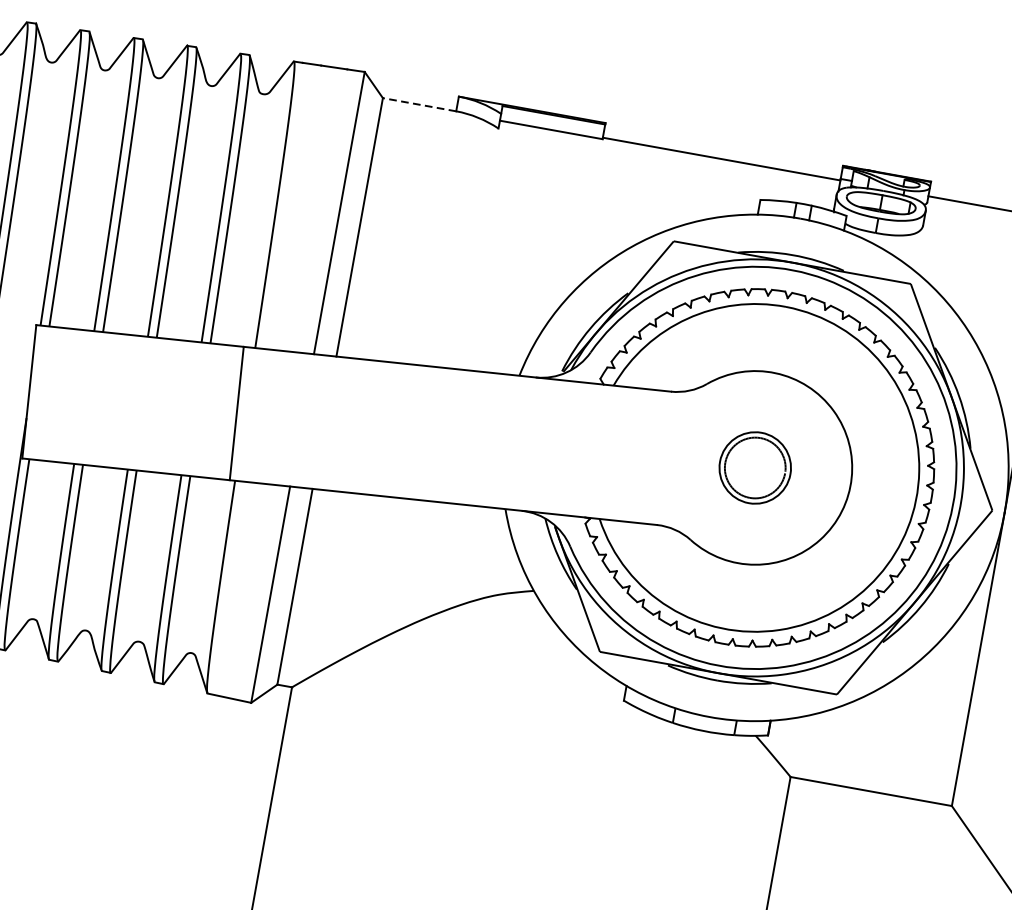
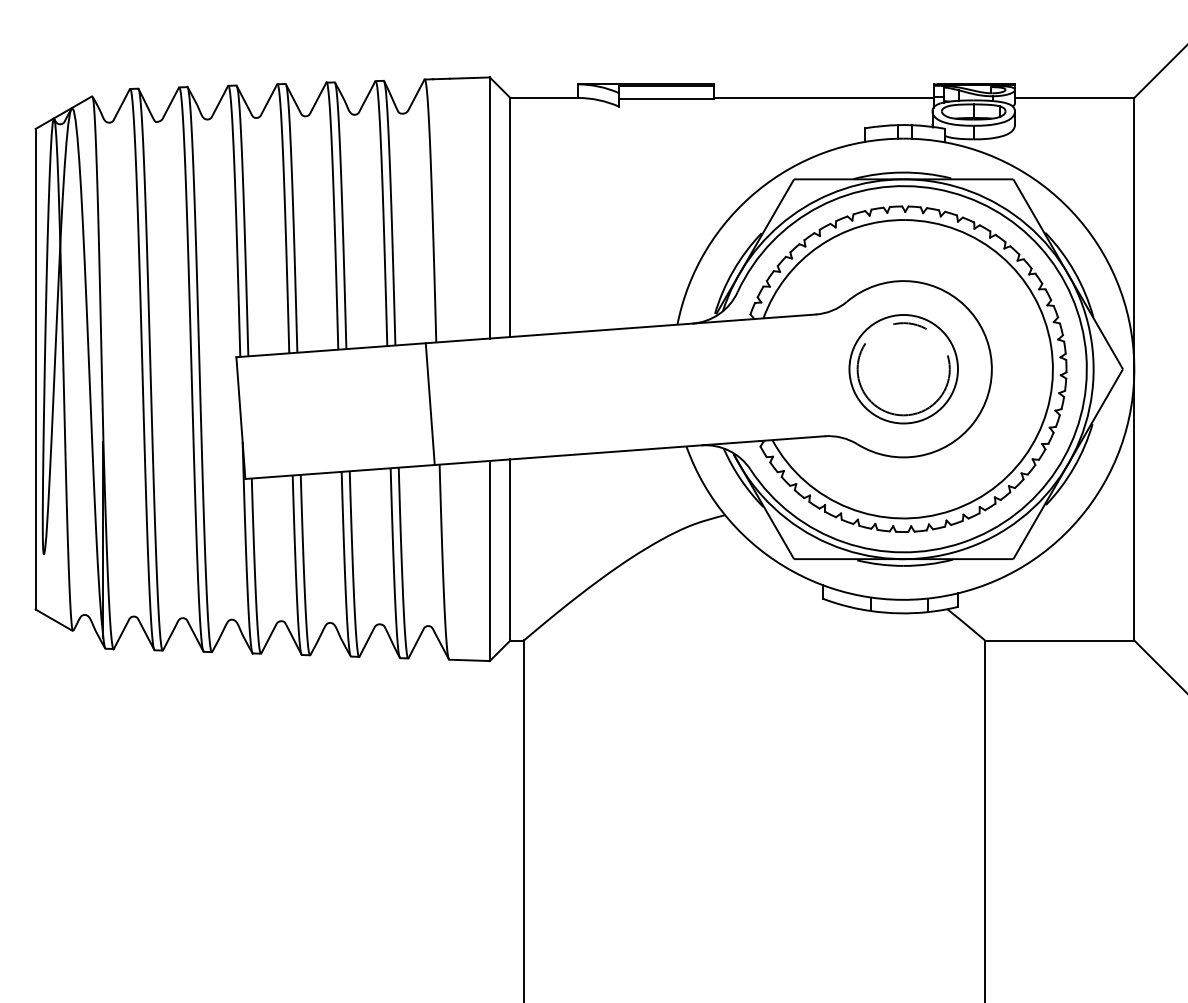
line: (419, 104) -> (544, 97), dashed -> solid
part: (755, 468) -> (903, 369), size x1.67

